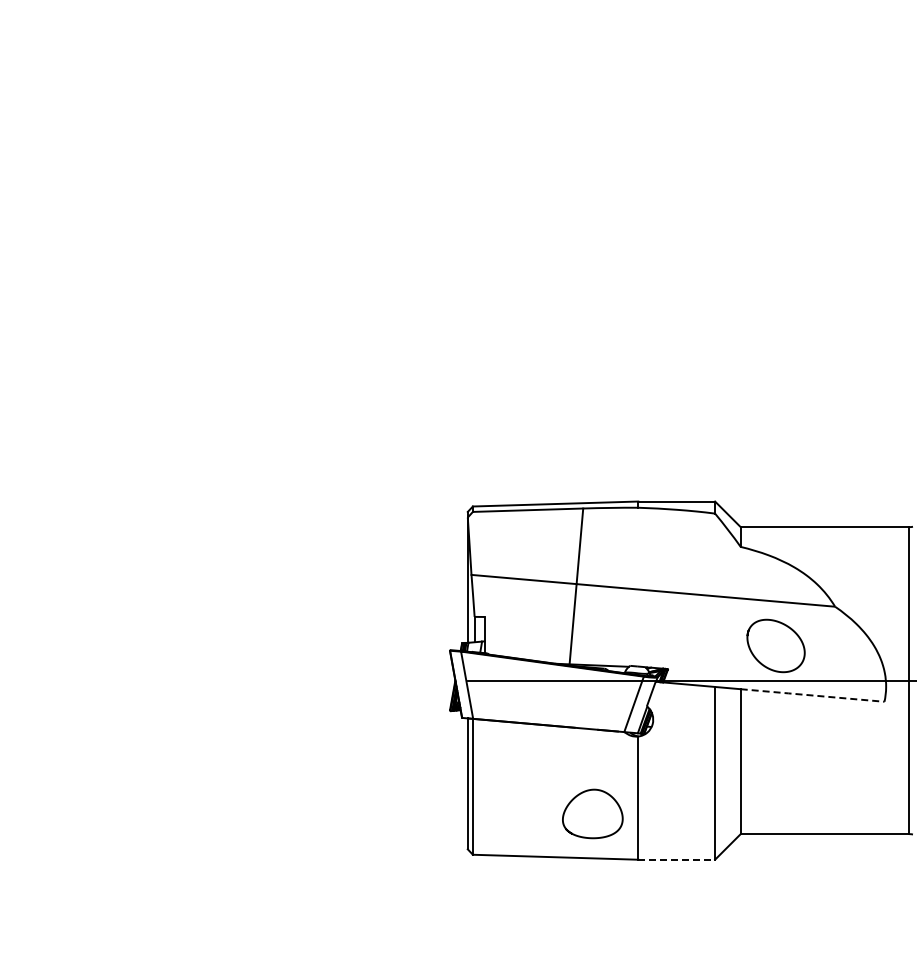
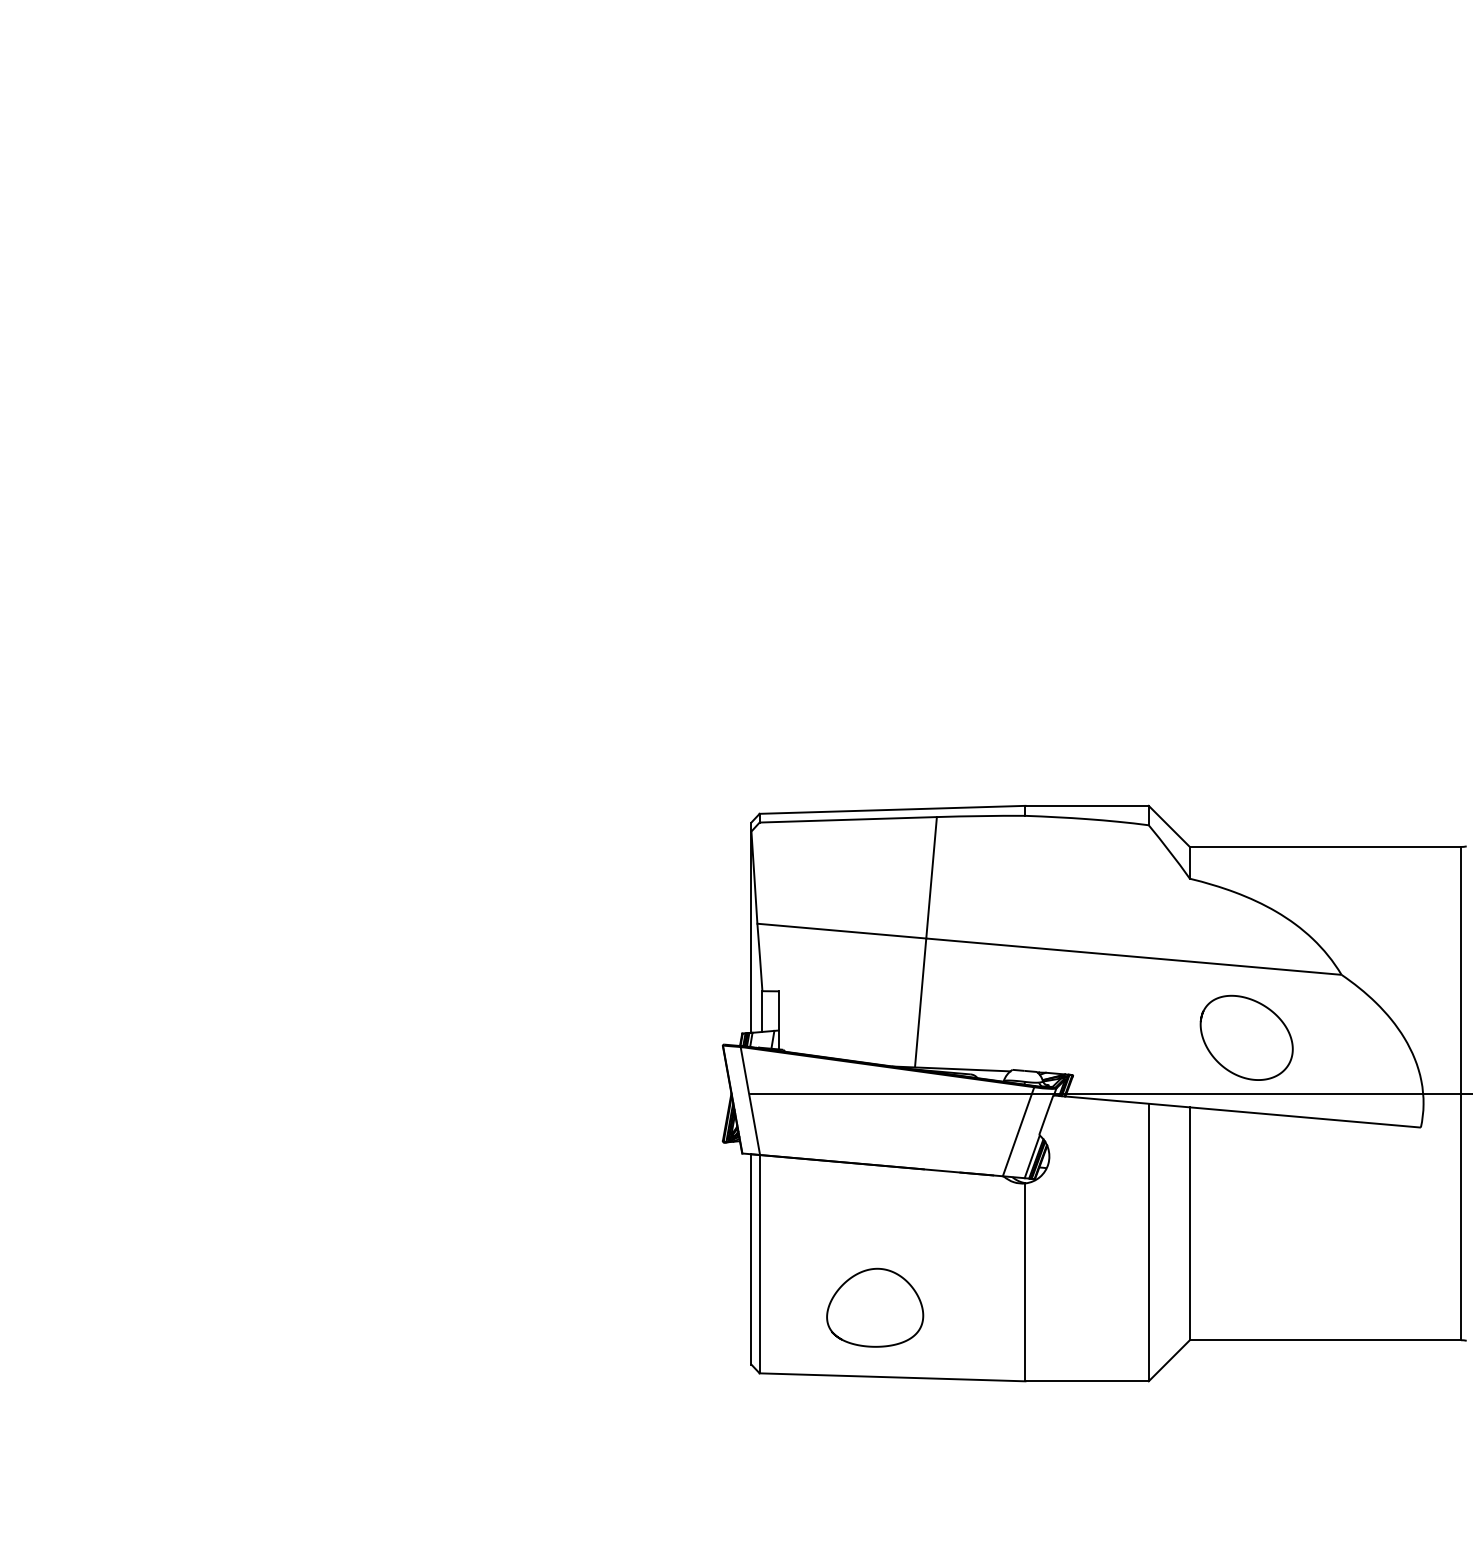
line: (812, 695) -> (1305, 1117), dashed -> solid
curve: (583, 793) -> (860, 1274), moved
line: (677, 859) -> (1088, 1380), dashed -> solid

